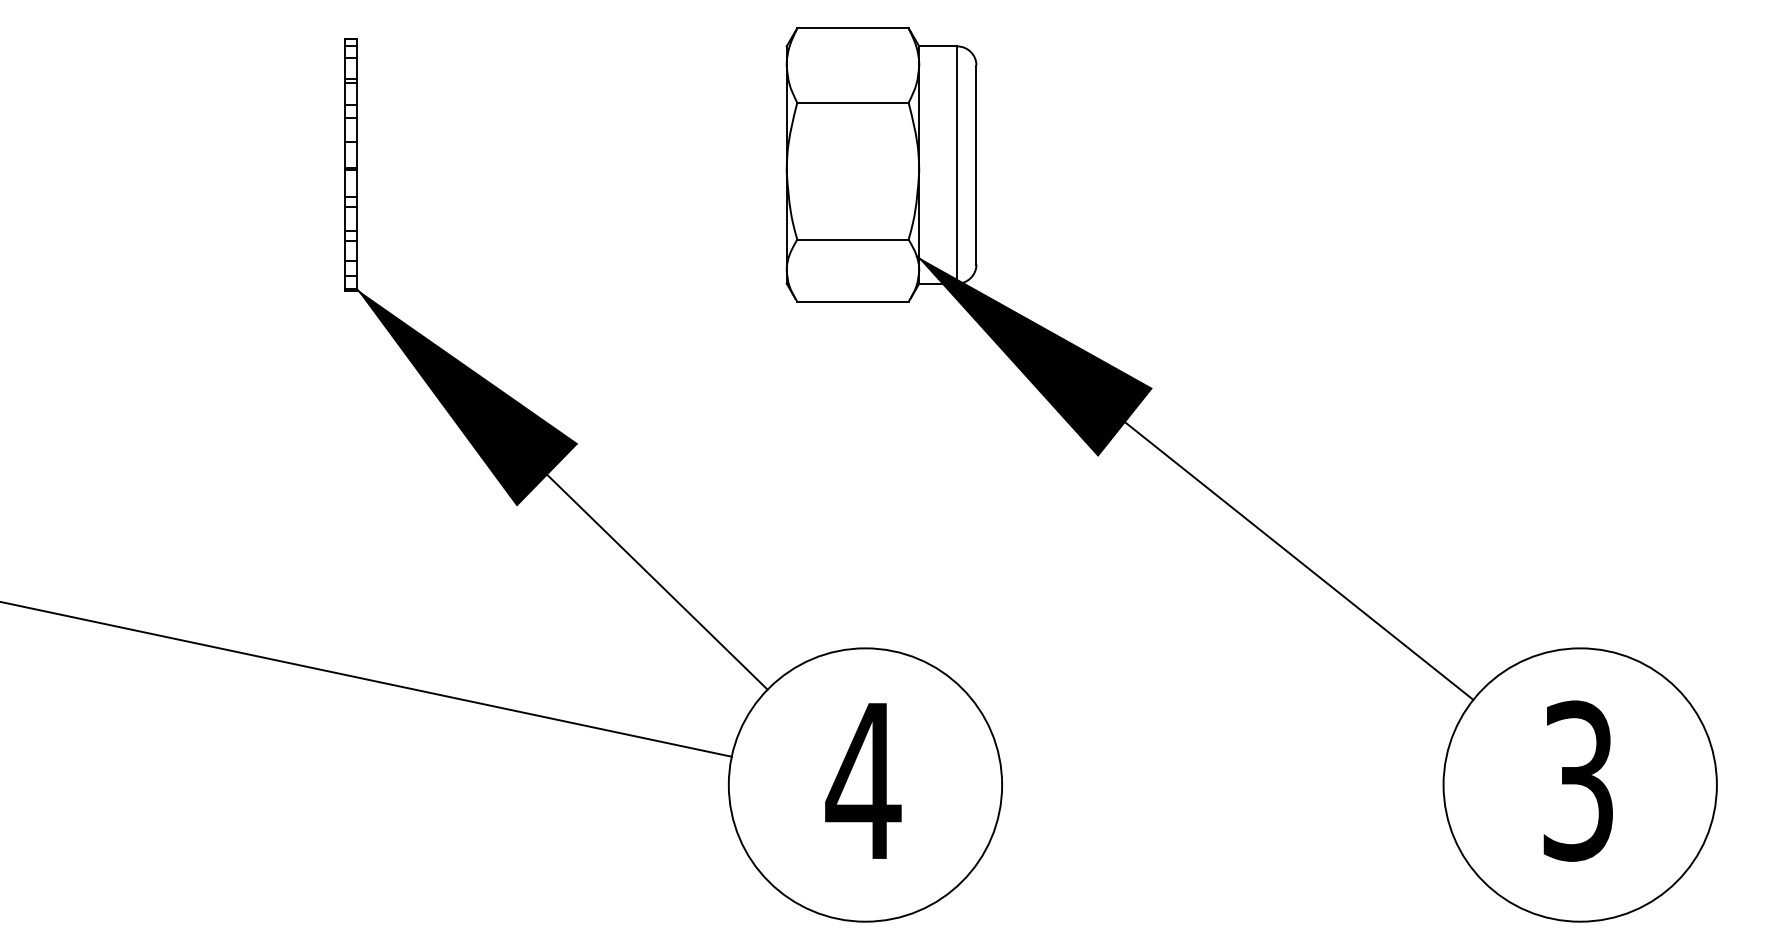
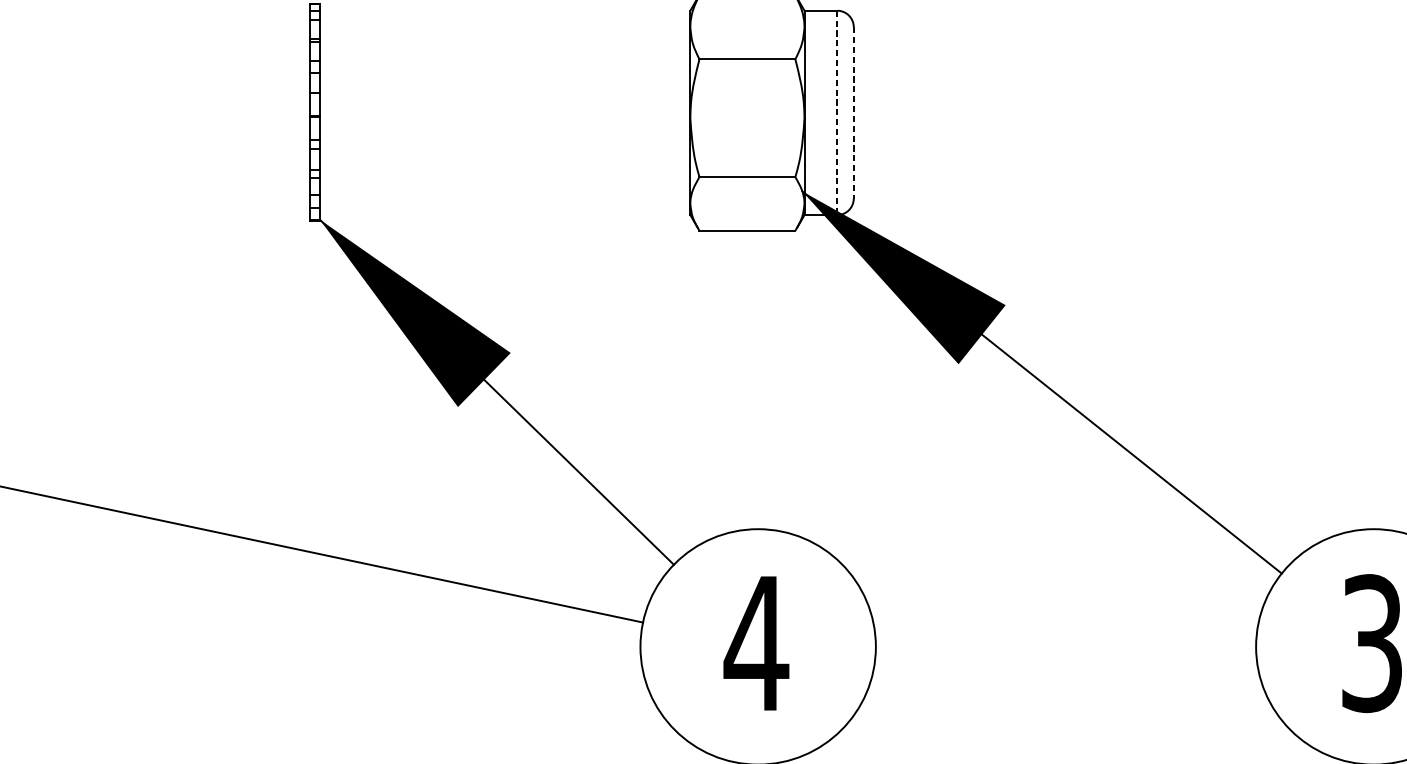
line: (957, 165) -> (837, 113), solid -> dashed
line: (976, 165) -> (853, 113), solid -> dashed

